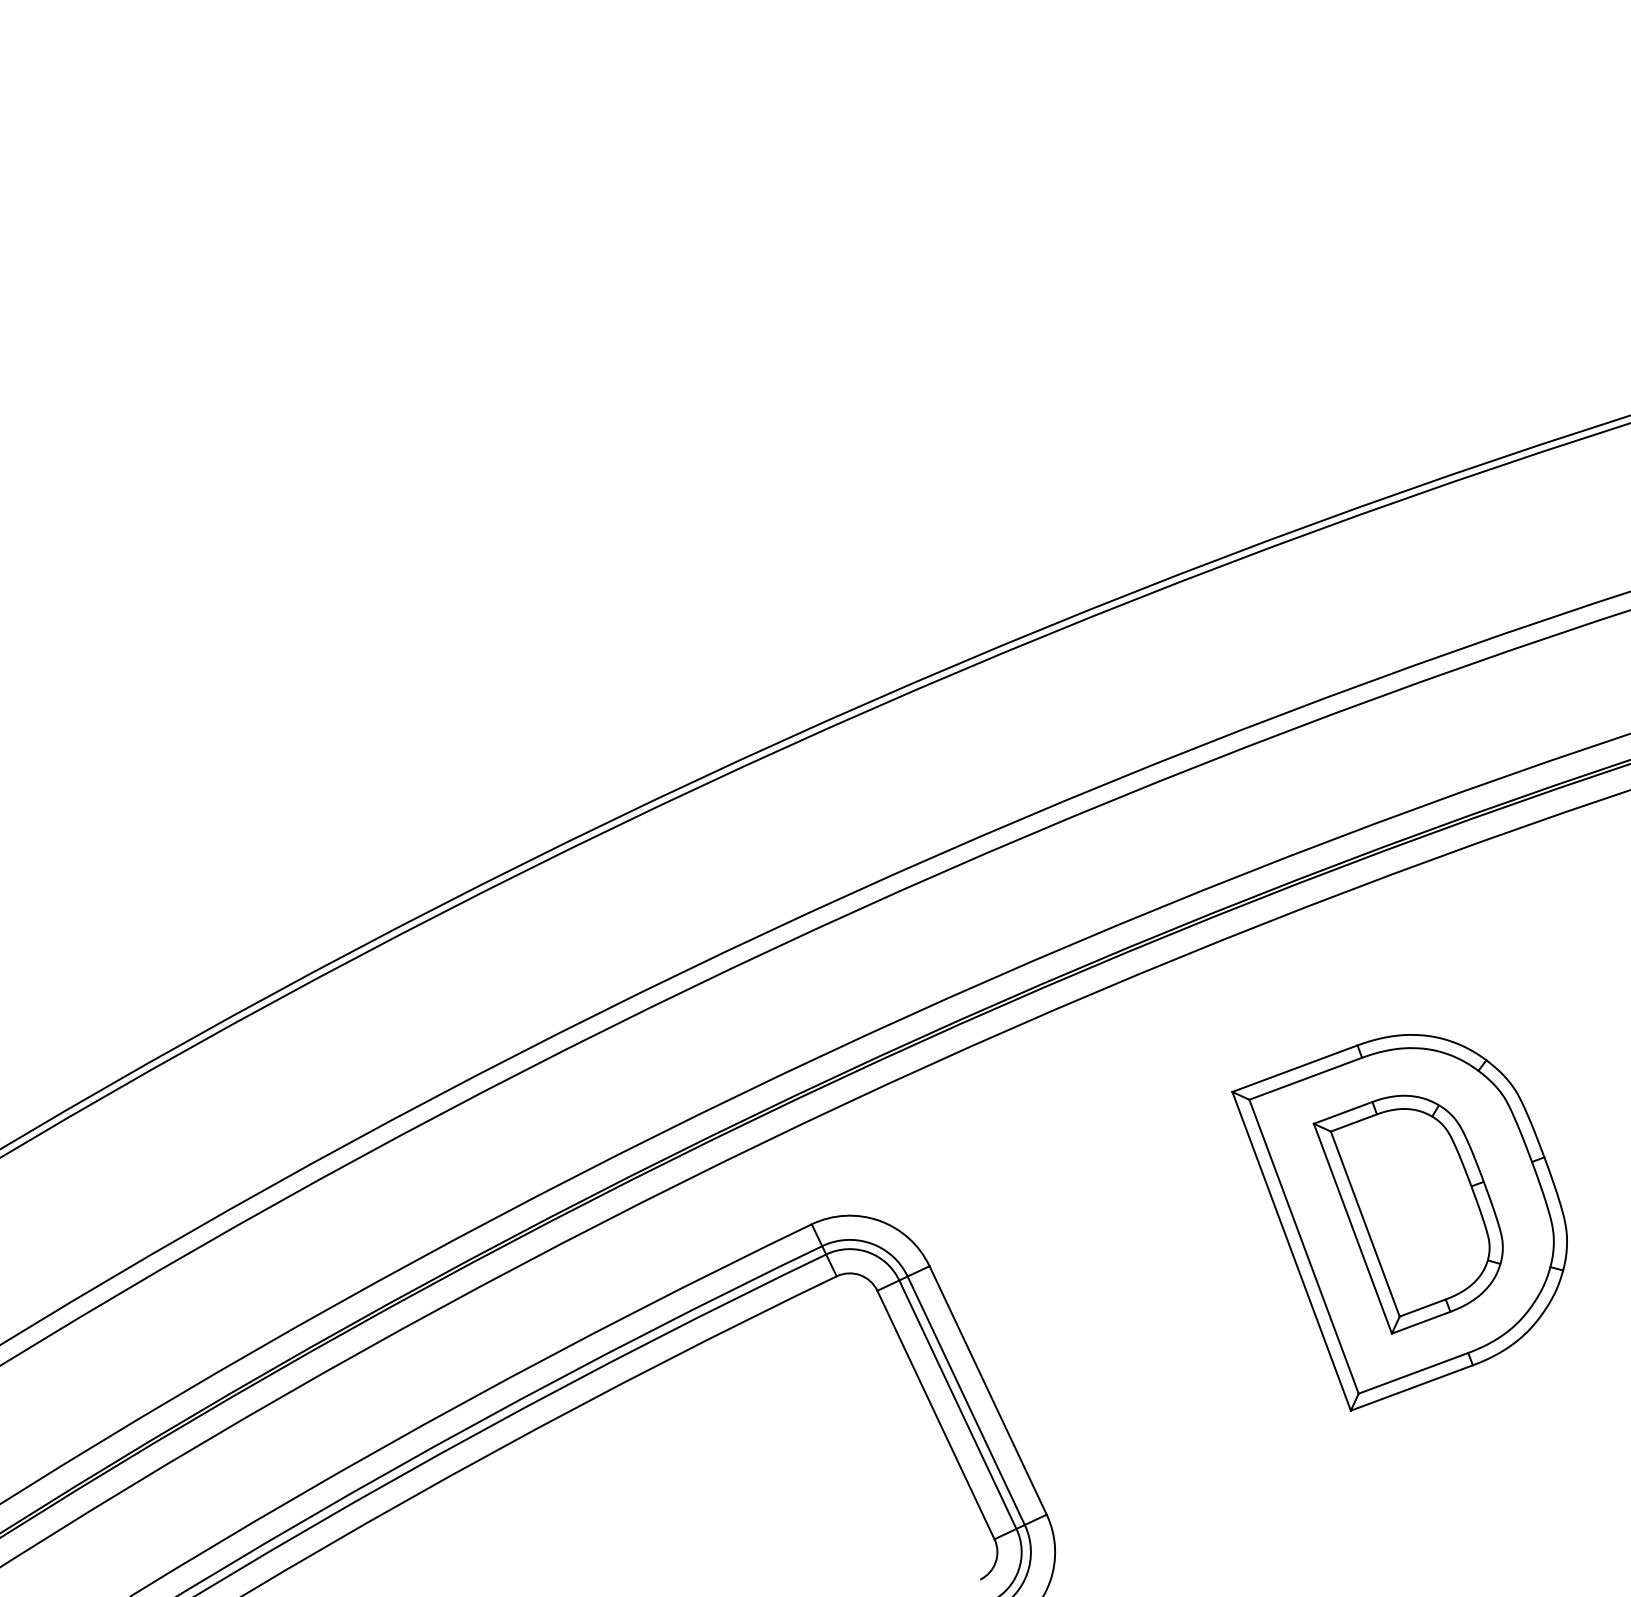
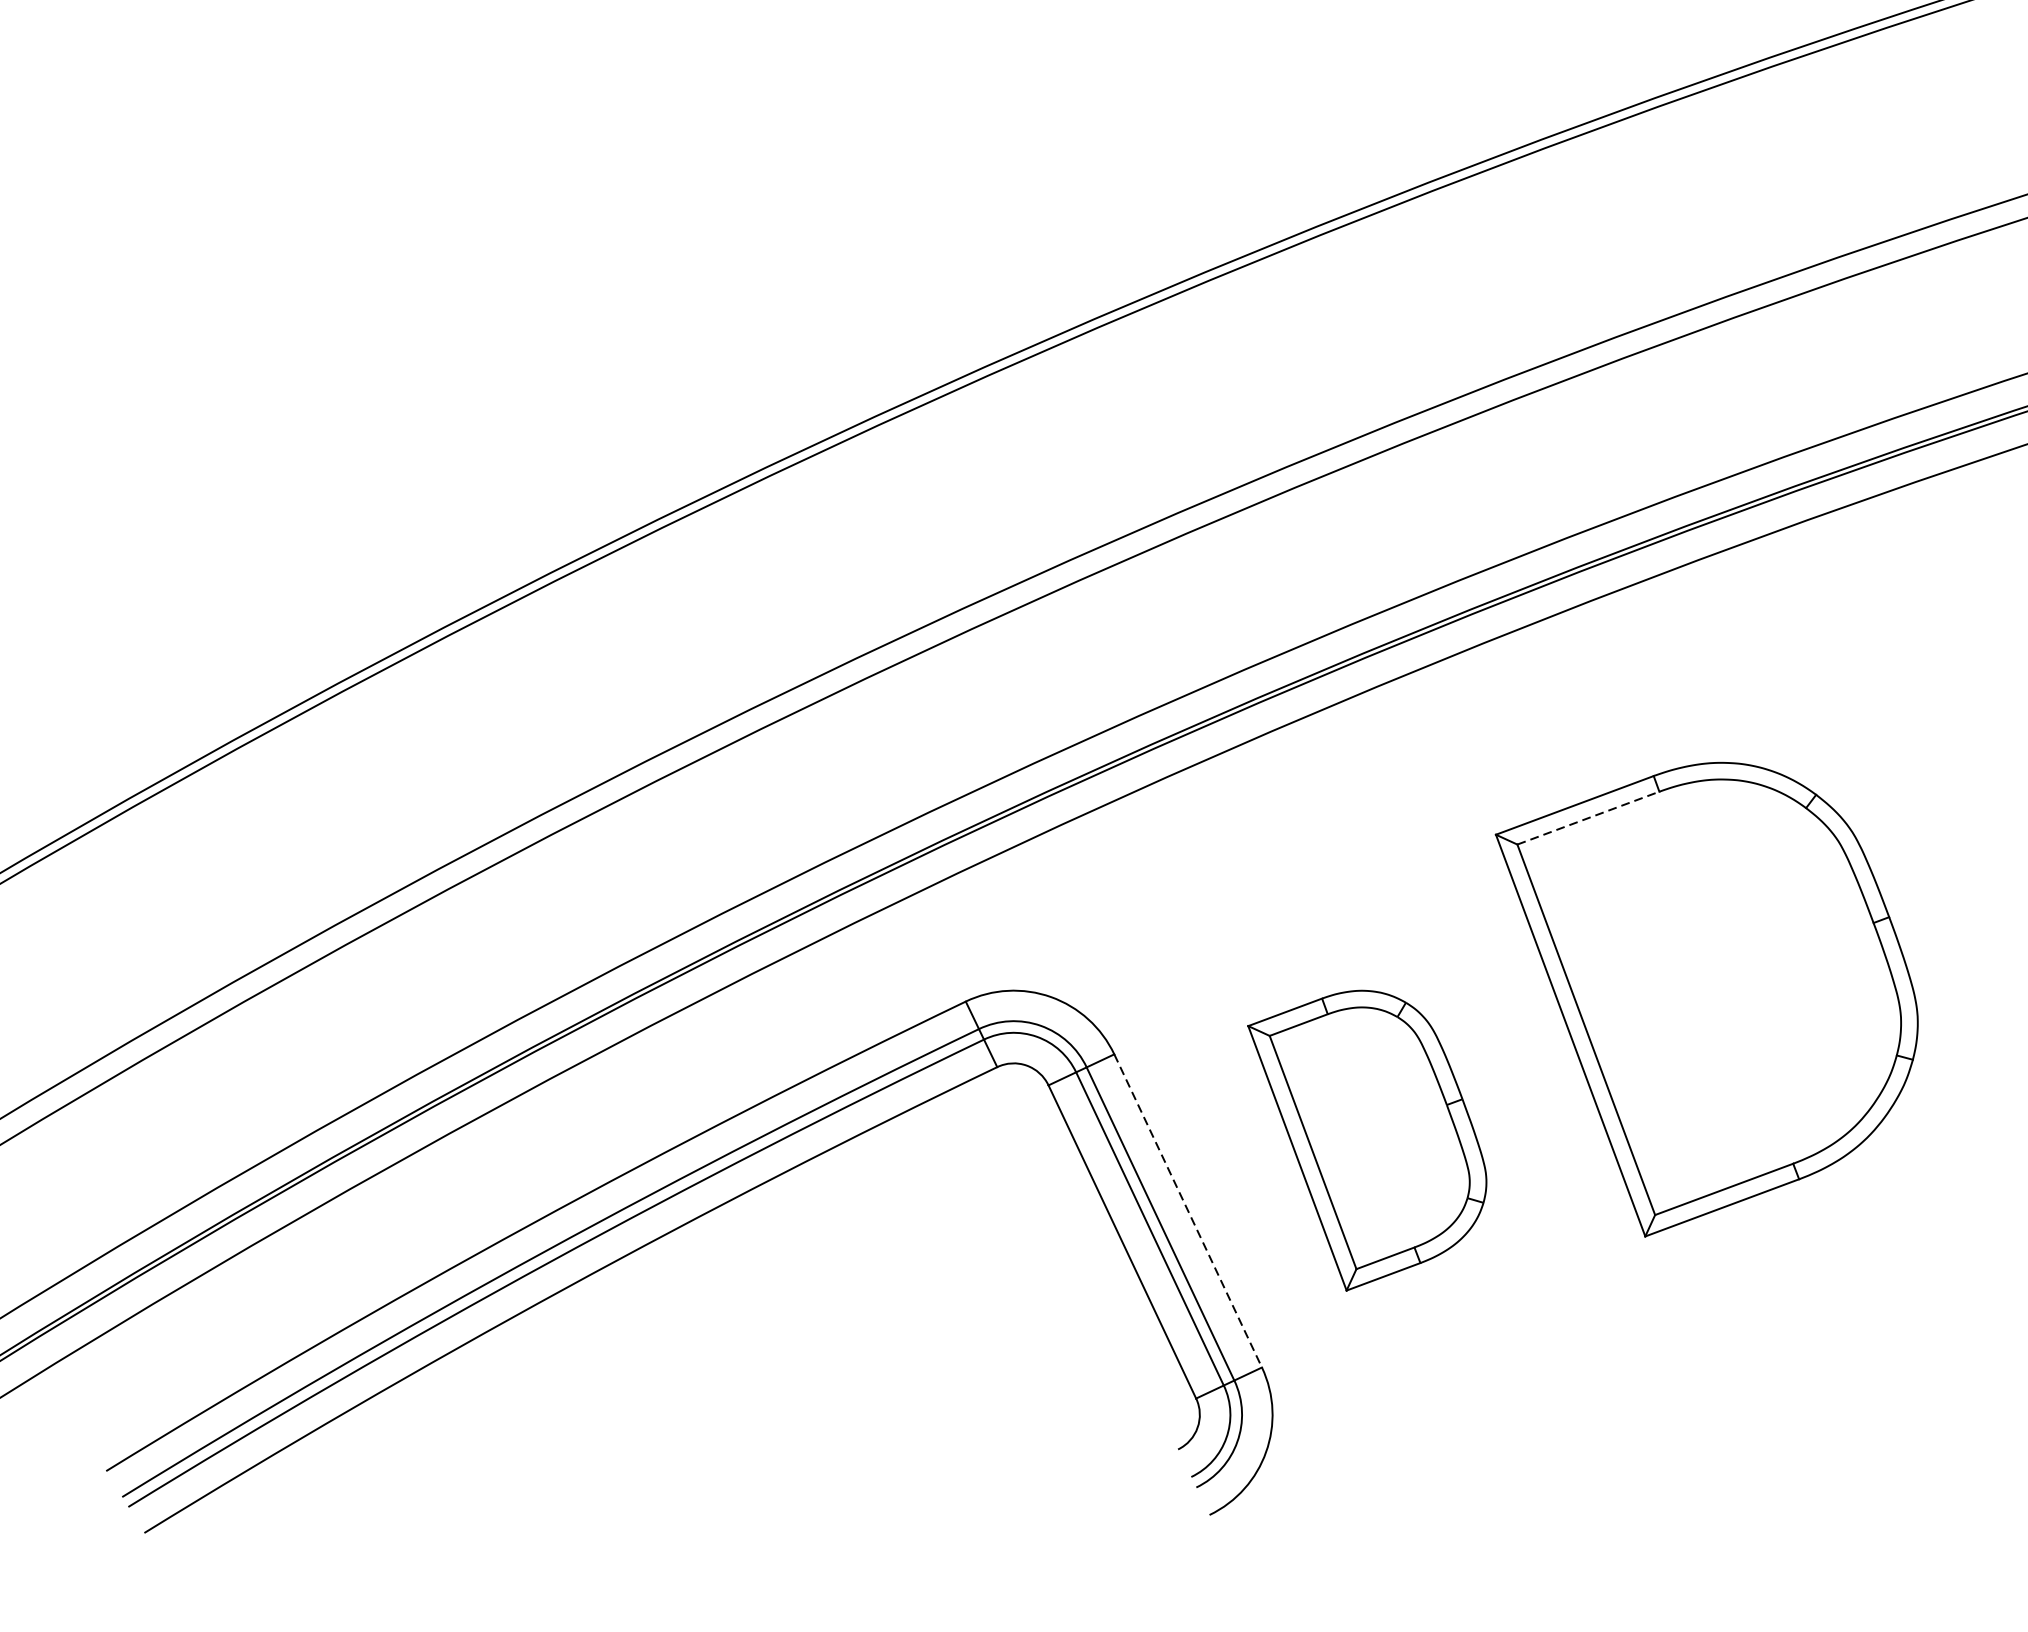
line: (1306, 1078) -> (1589, 817), solid -> dashed
part: (1407, 1214) -> (1366, 1140), moved
line: (988, 1390) -> (1188, 1211), solid -> dashed

